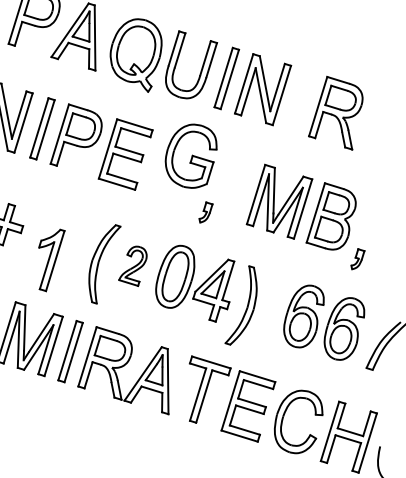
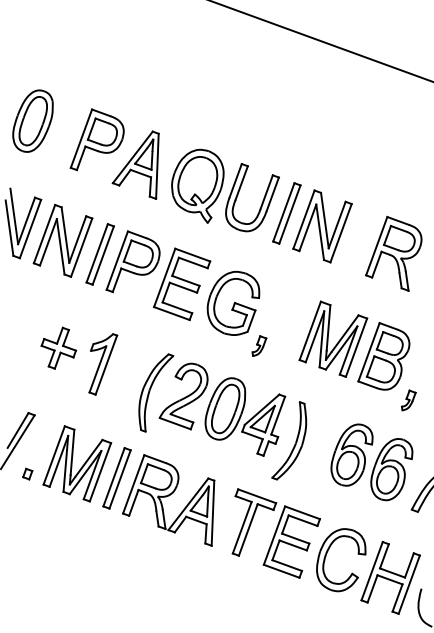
part: (191, 155) -> (233, 302), moved
part: (52, 260) -> (103, 364), moved
part: (132, 266) -> (183, 396), size x1.67

